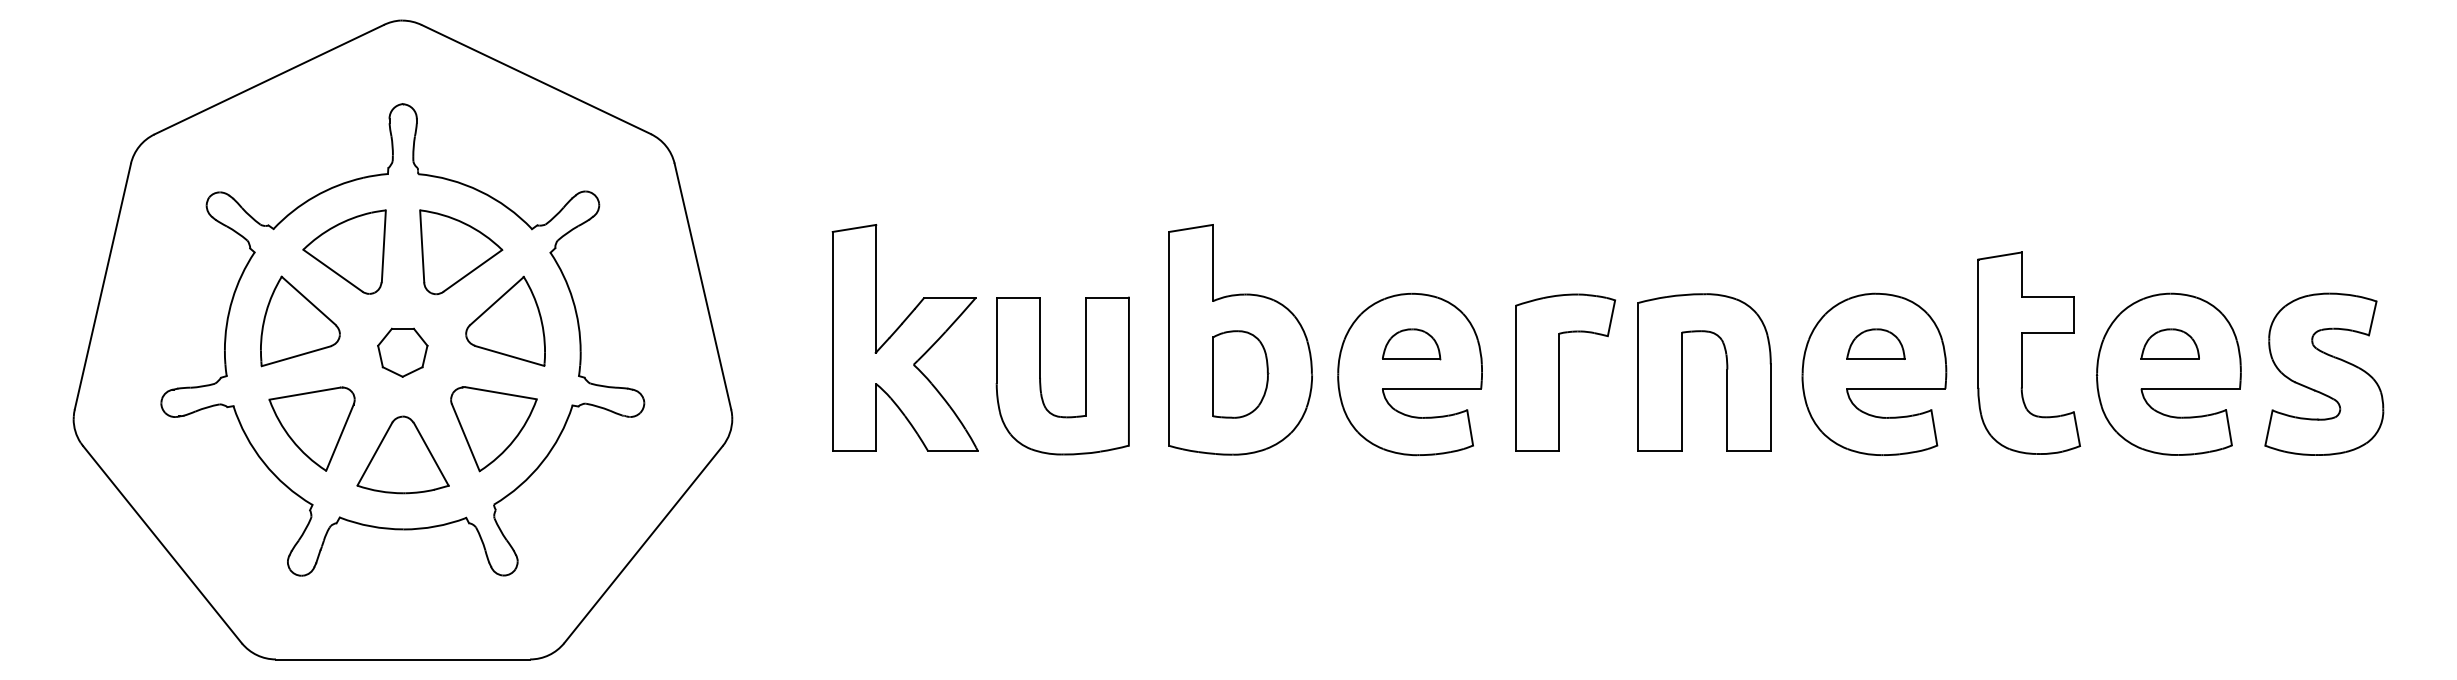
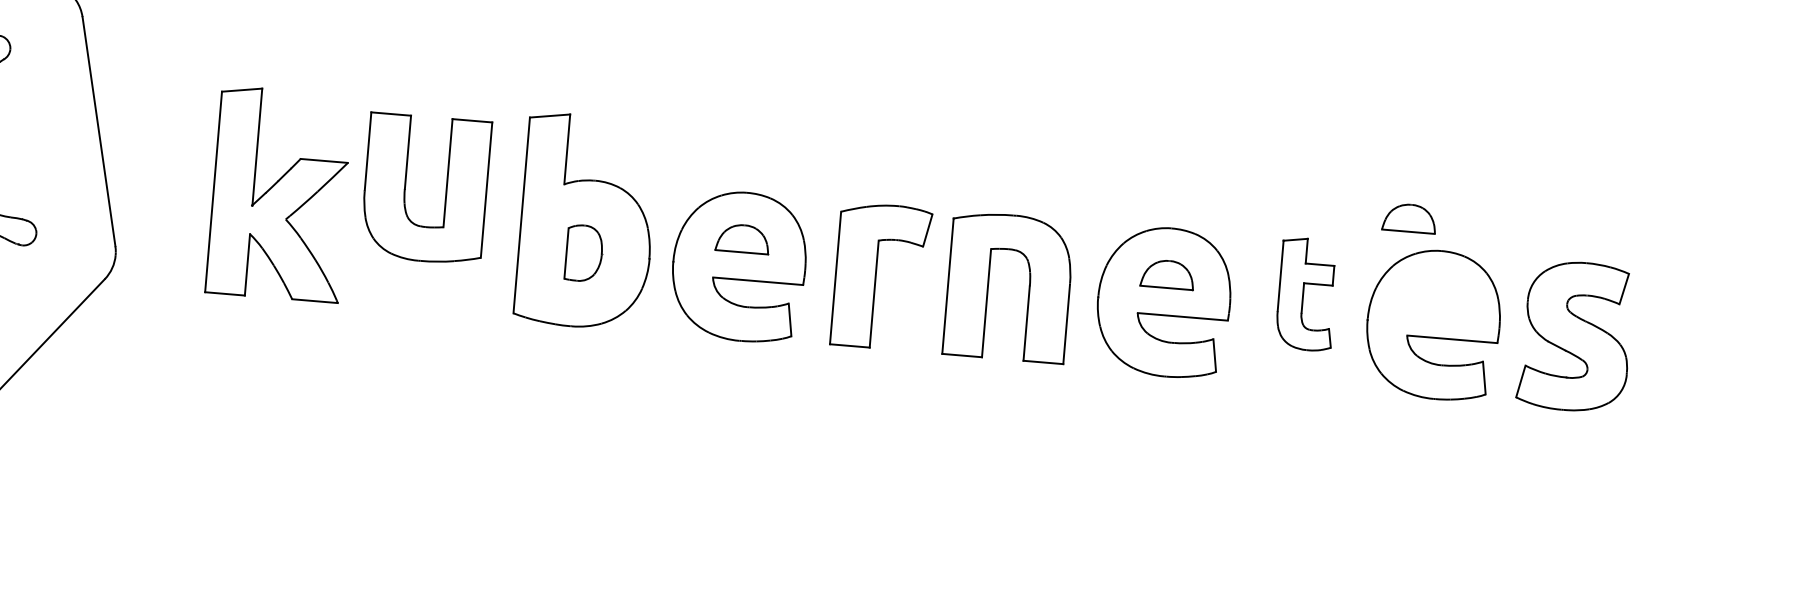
part: (2169, 343) -> (1408, 217), moved
part: (2028, 352) -> (1306, 293), size x0.6
part: (1240, 374) -> (584, 253), size x0.7
part: (1040, 375) -> (405, 186), moved

